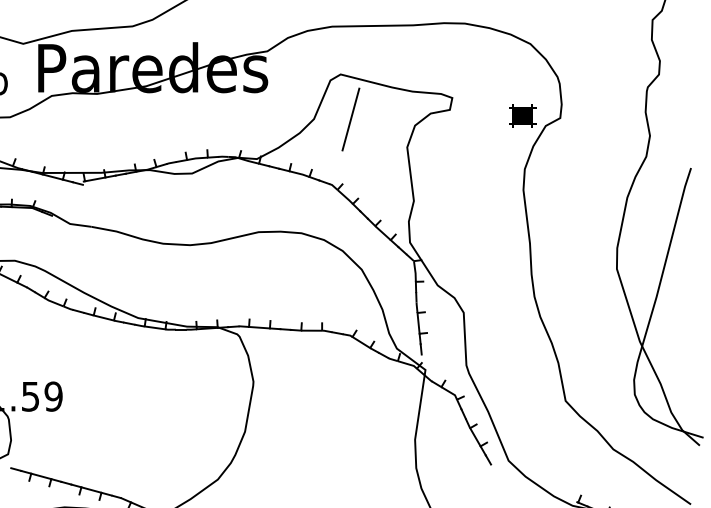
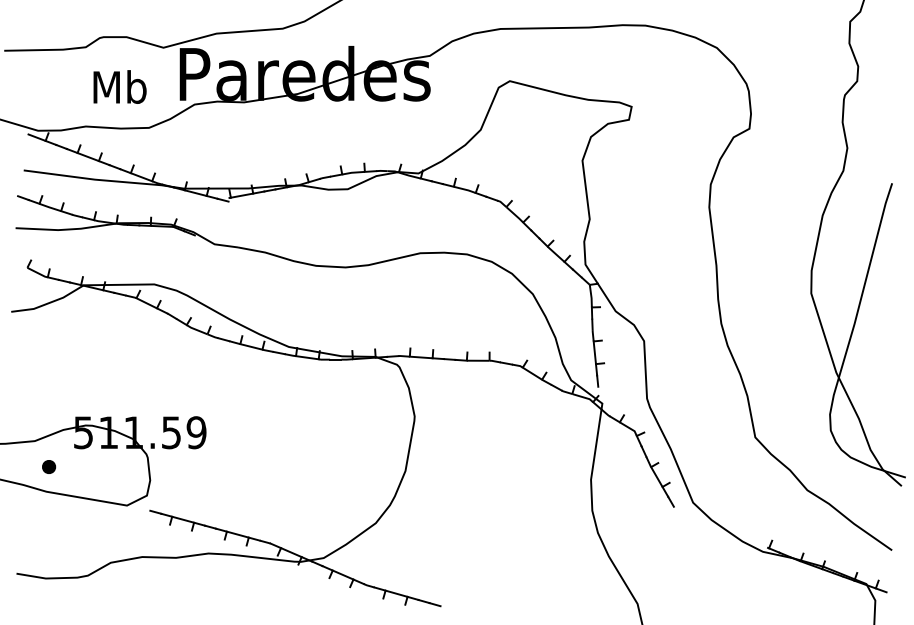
part: (522, 116) -> (708, 126), removed
line: (350, 119) -> (520, 130), removed

